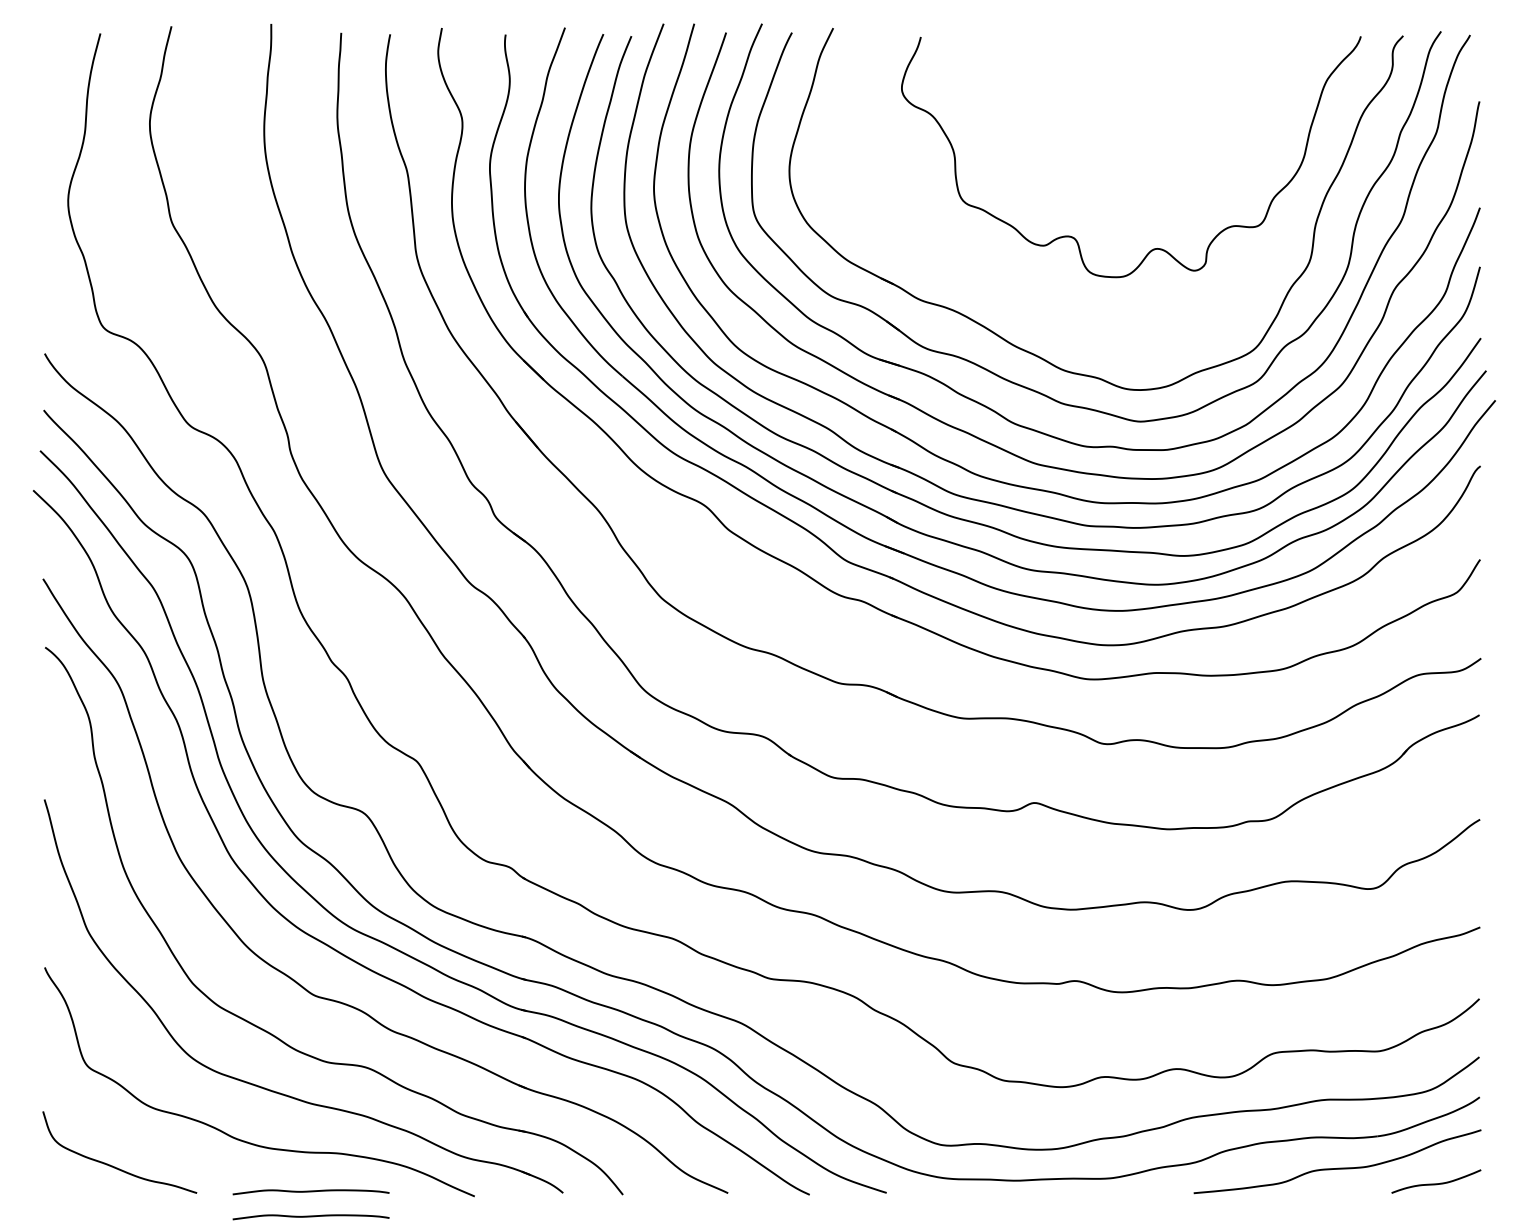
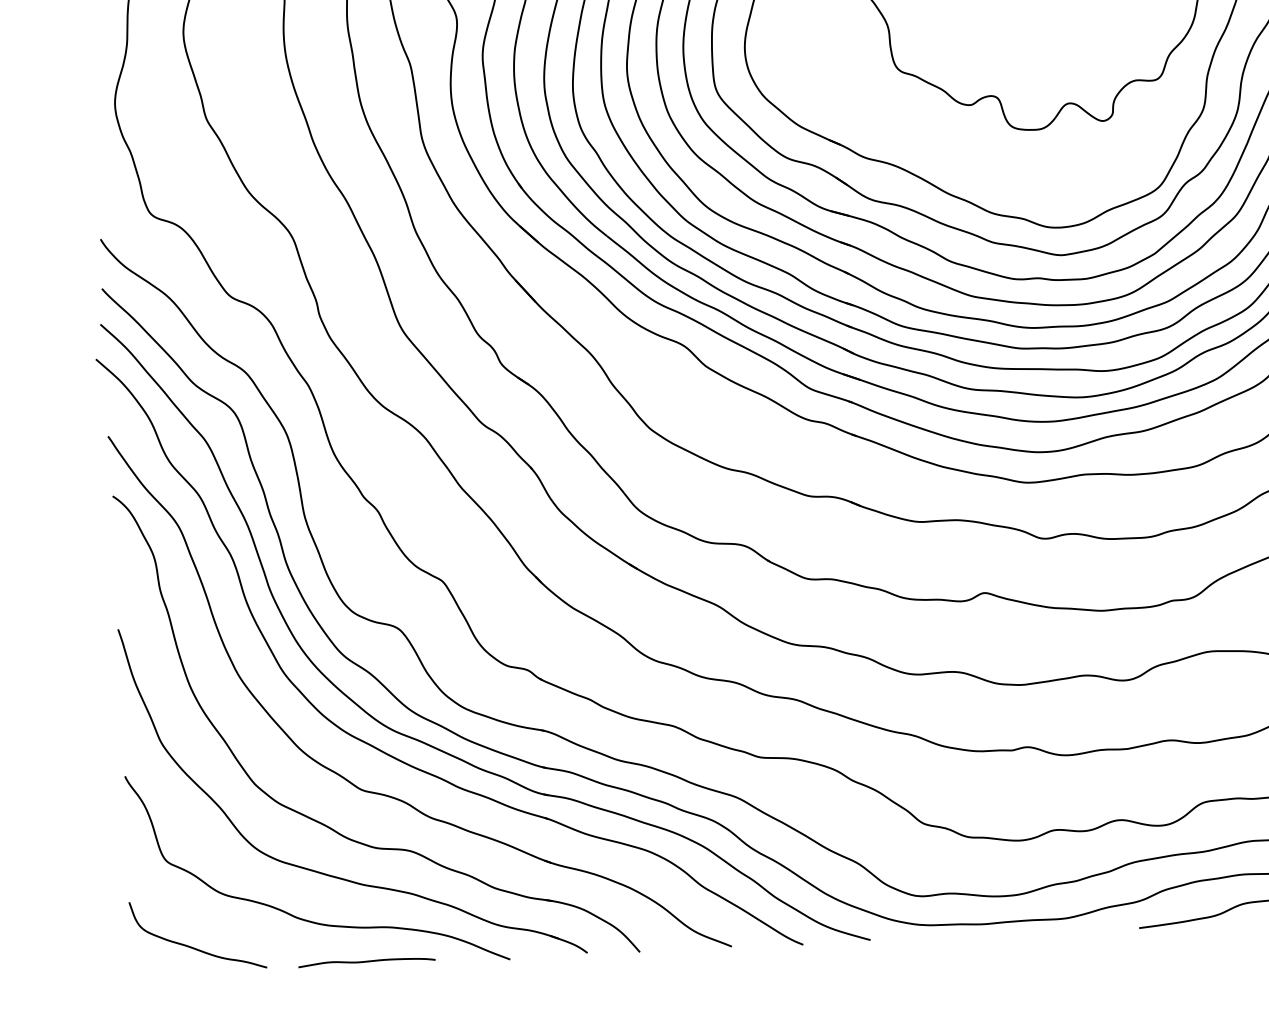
curve: (310, 1217) -> (367, 984), removed

